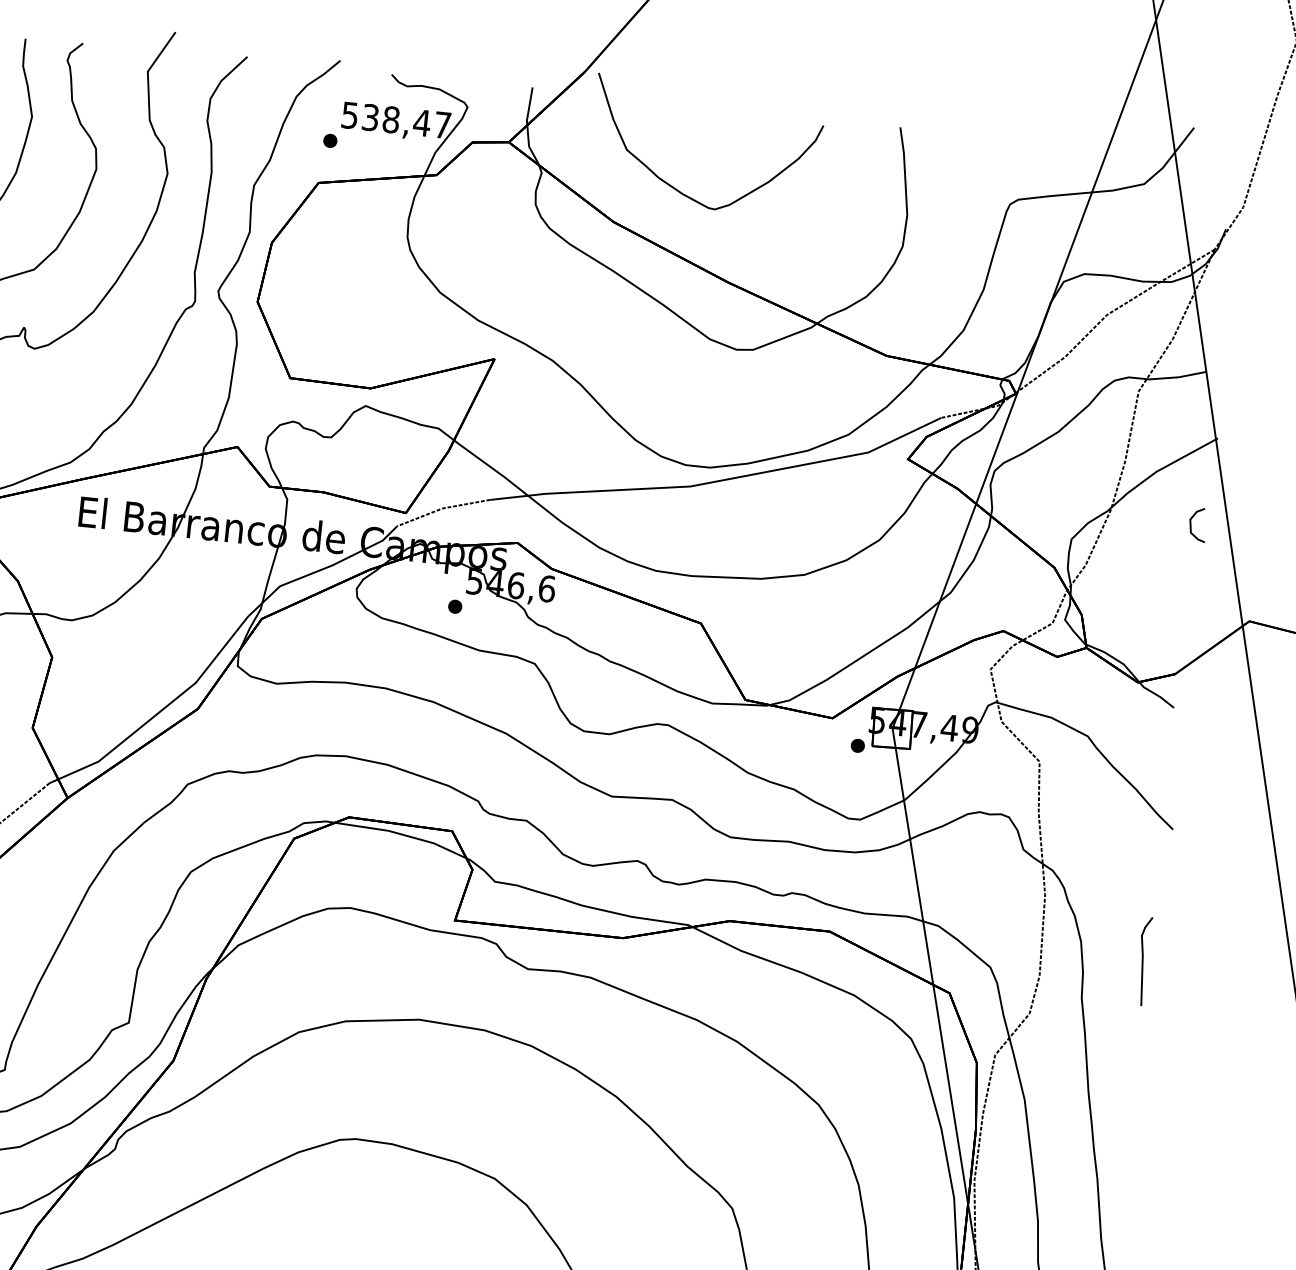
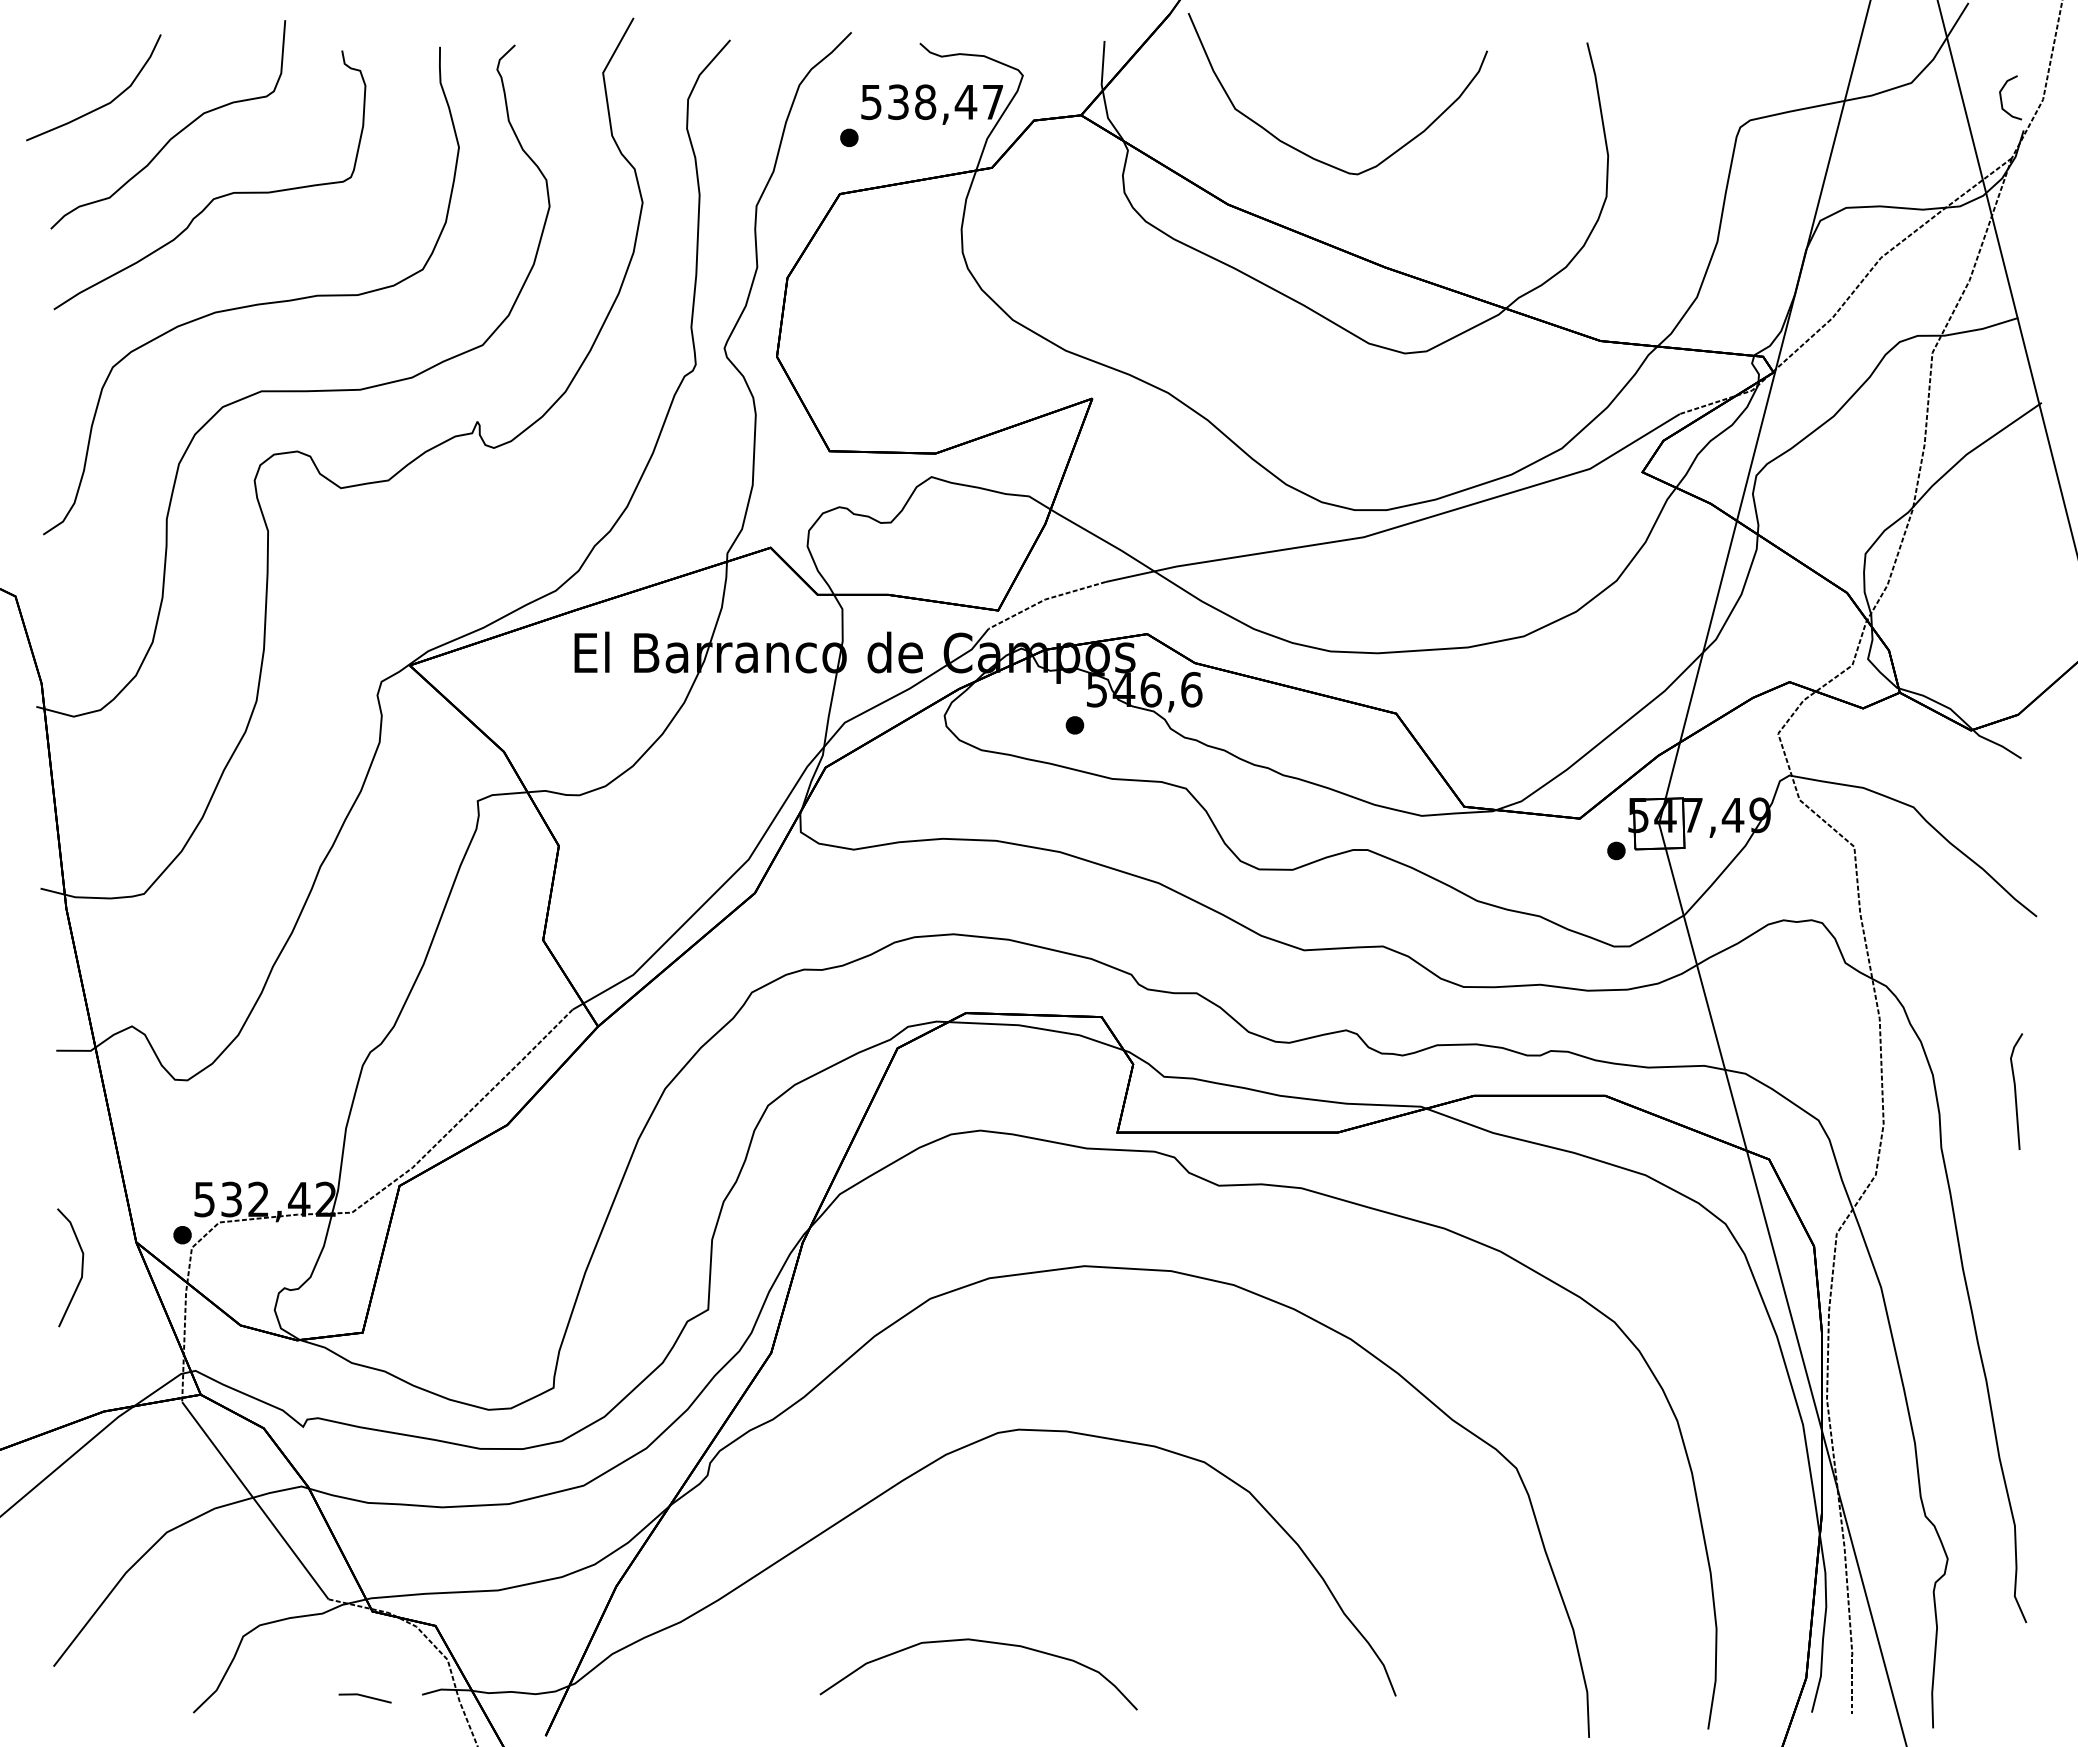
curve: (1191, 526) -> (2002, 100), moved

